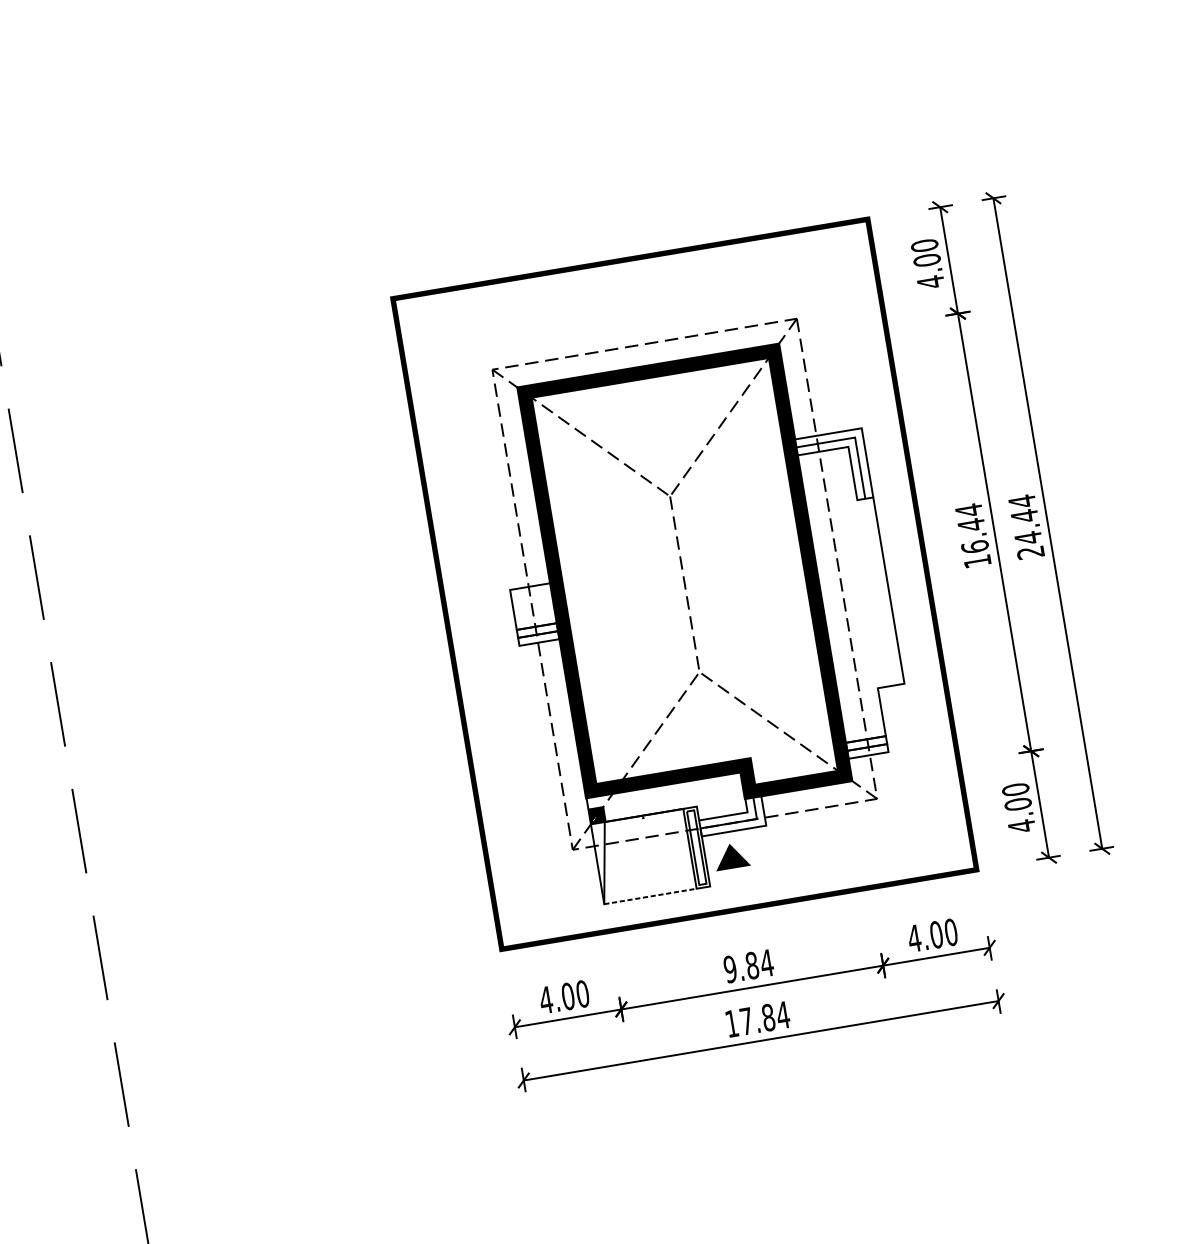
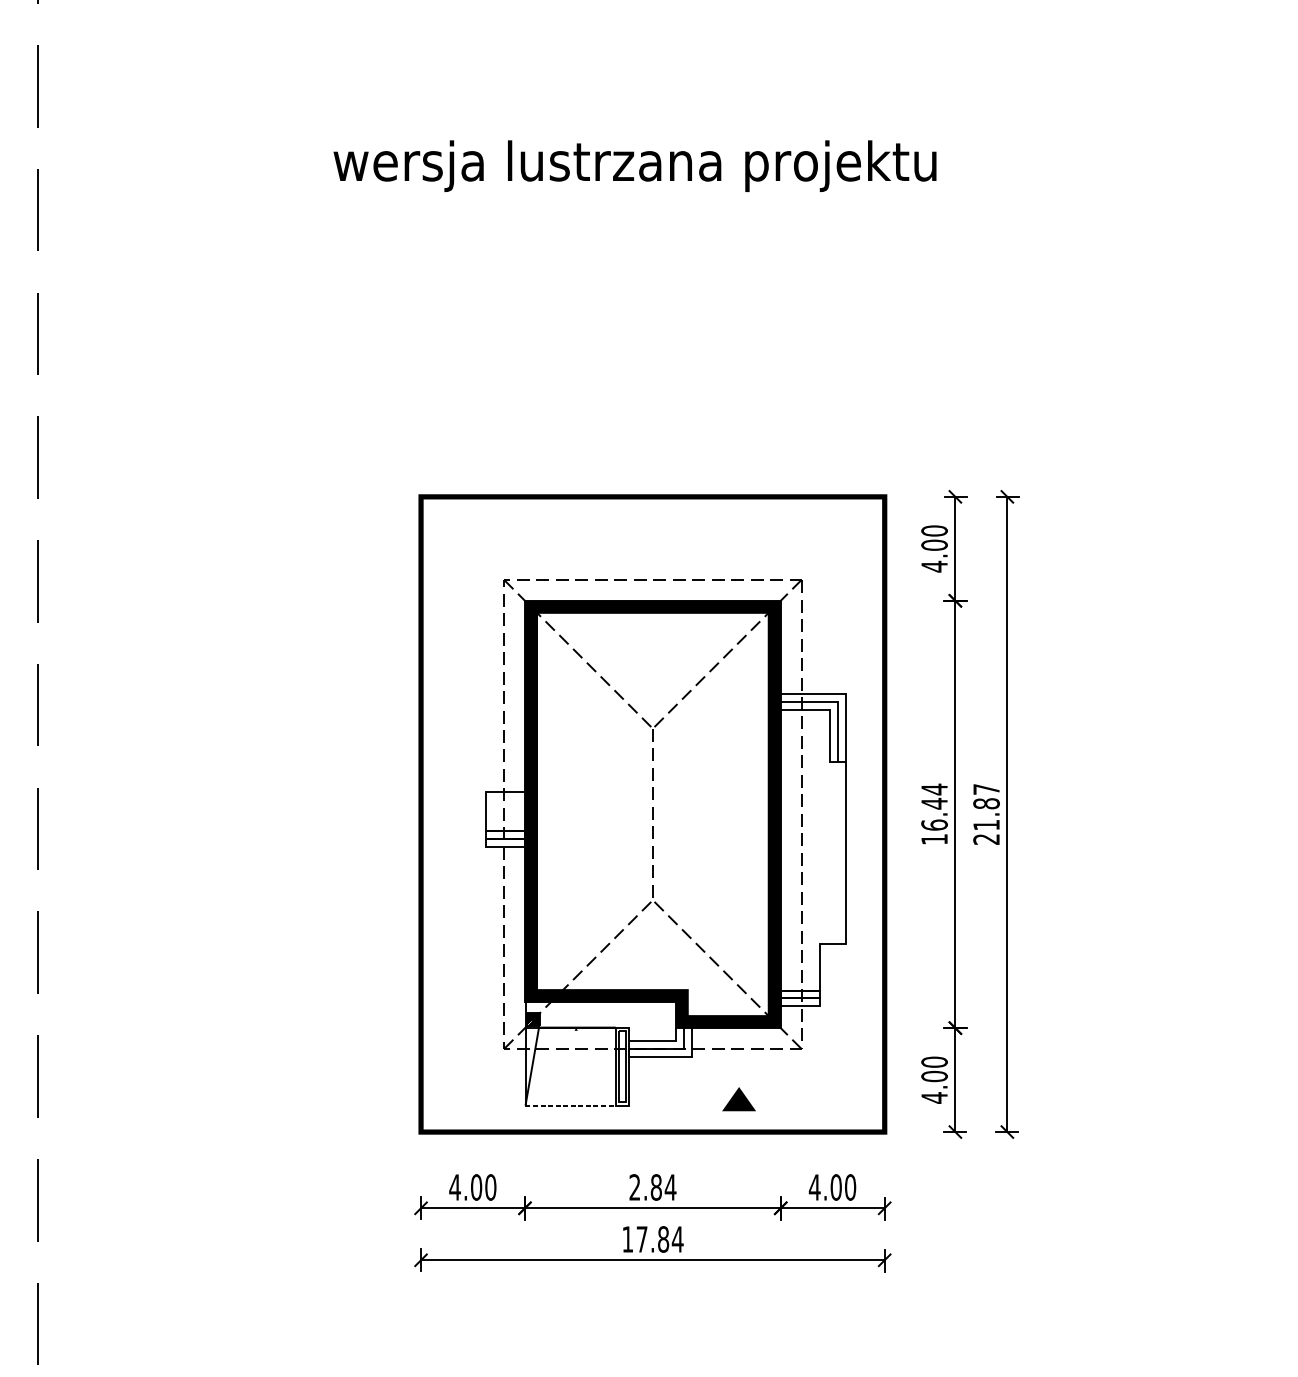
text: (1025, 519) -> (986, 807), 24.44 -> 21.87
part: (731, 856) -> (738, 1099), moved
text: (729, 969) -> (634, 1187), 9.84 -> 2.84

